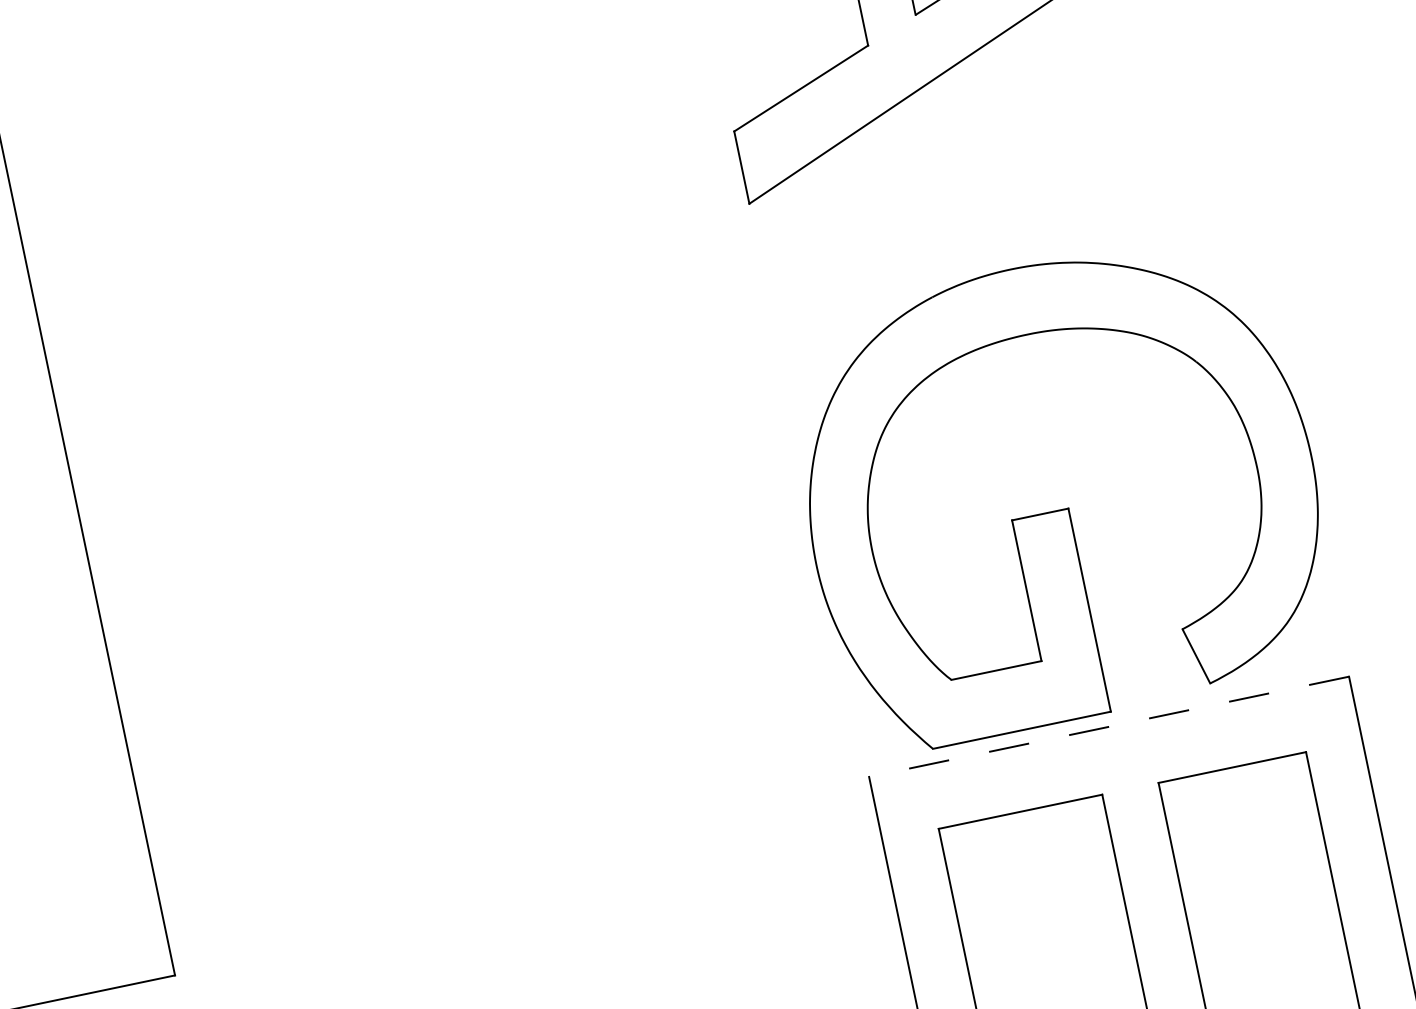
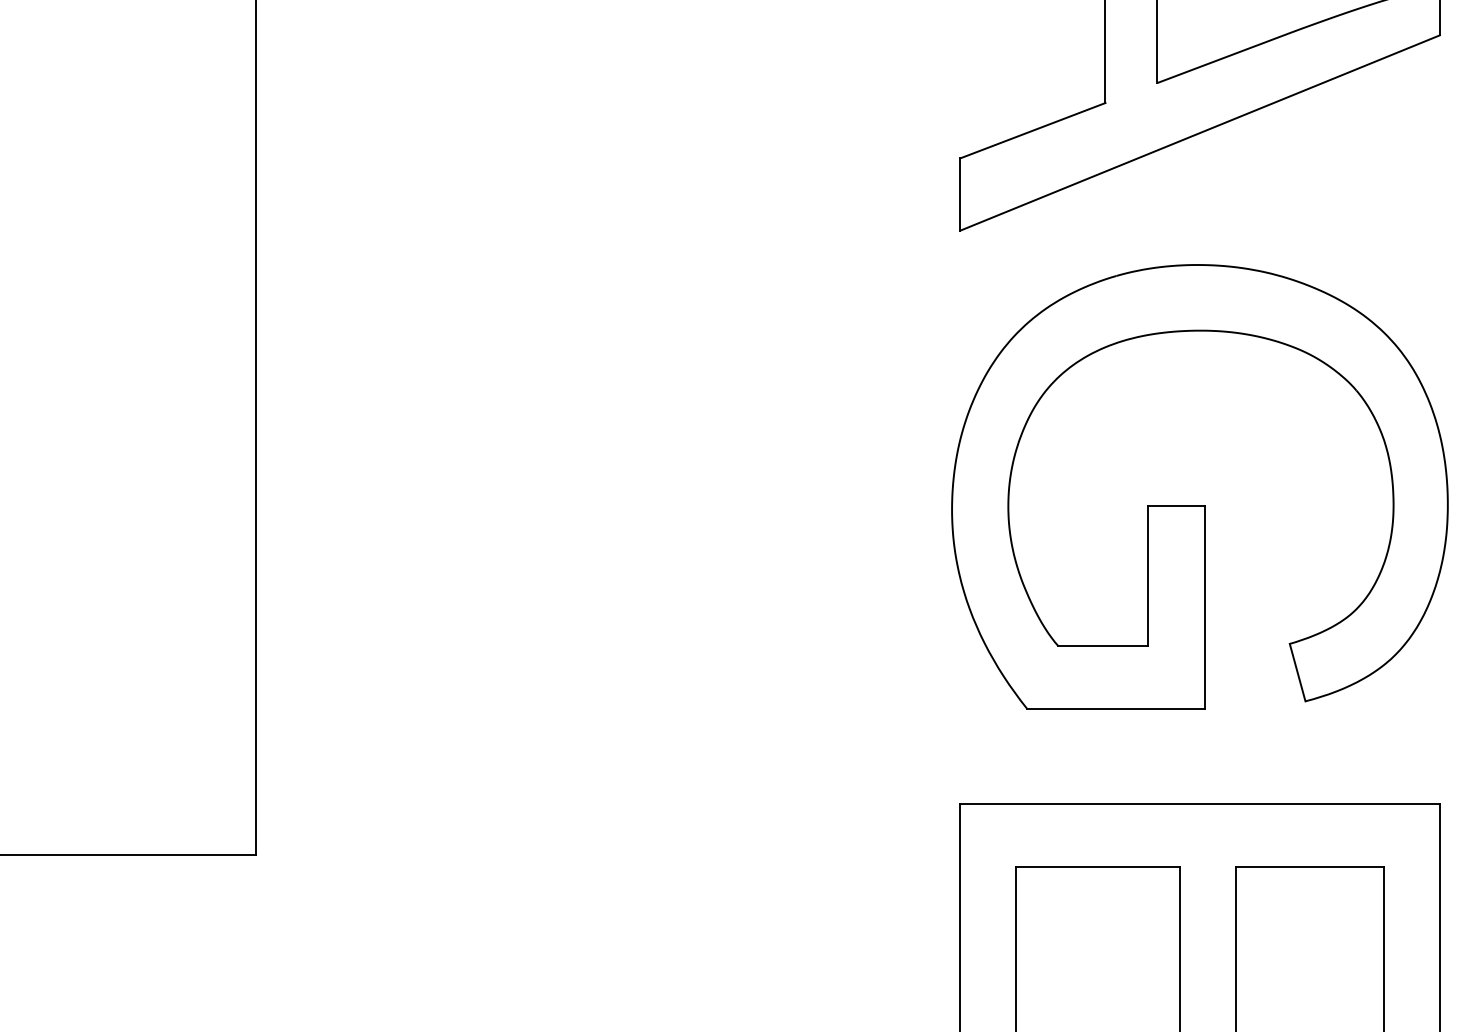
part: (1063, 509) -> (1199, 505), moved
line: (1108, 726) -> (1199, 803), dashed -> solid

